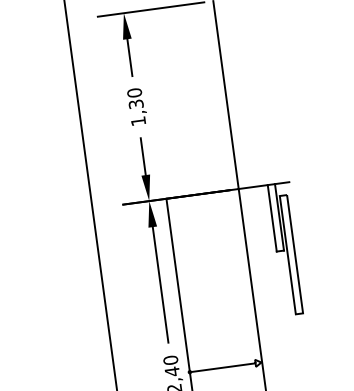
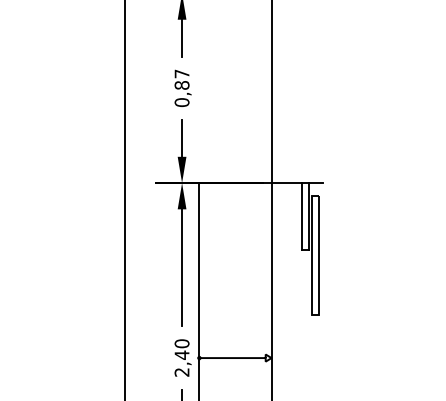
text: (136, 107) -> (181, 88), 1,30 -> 0,87

